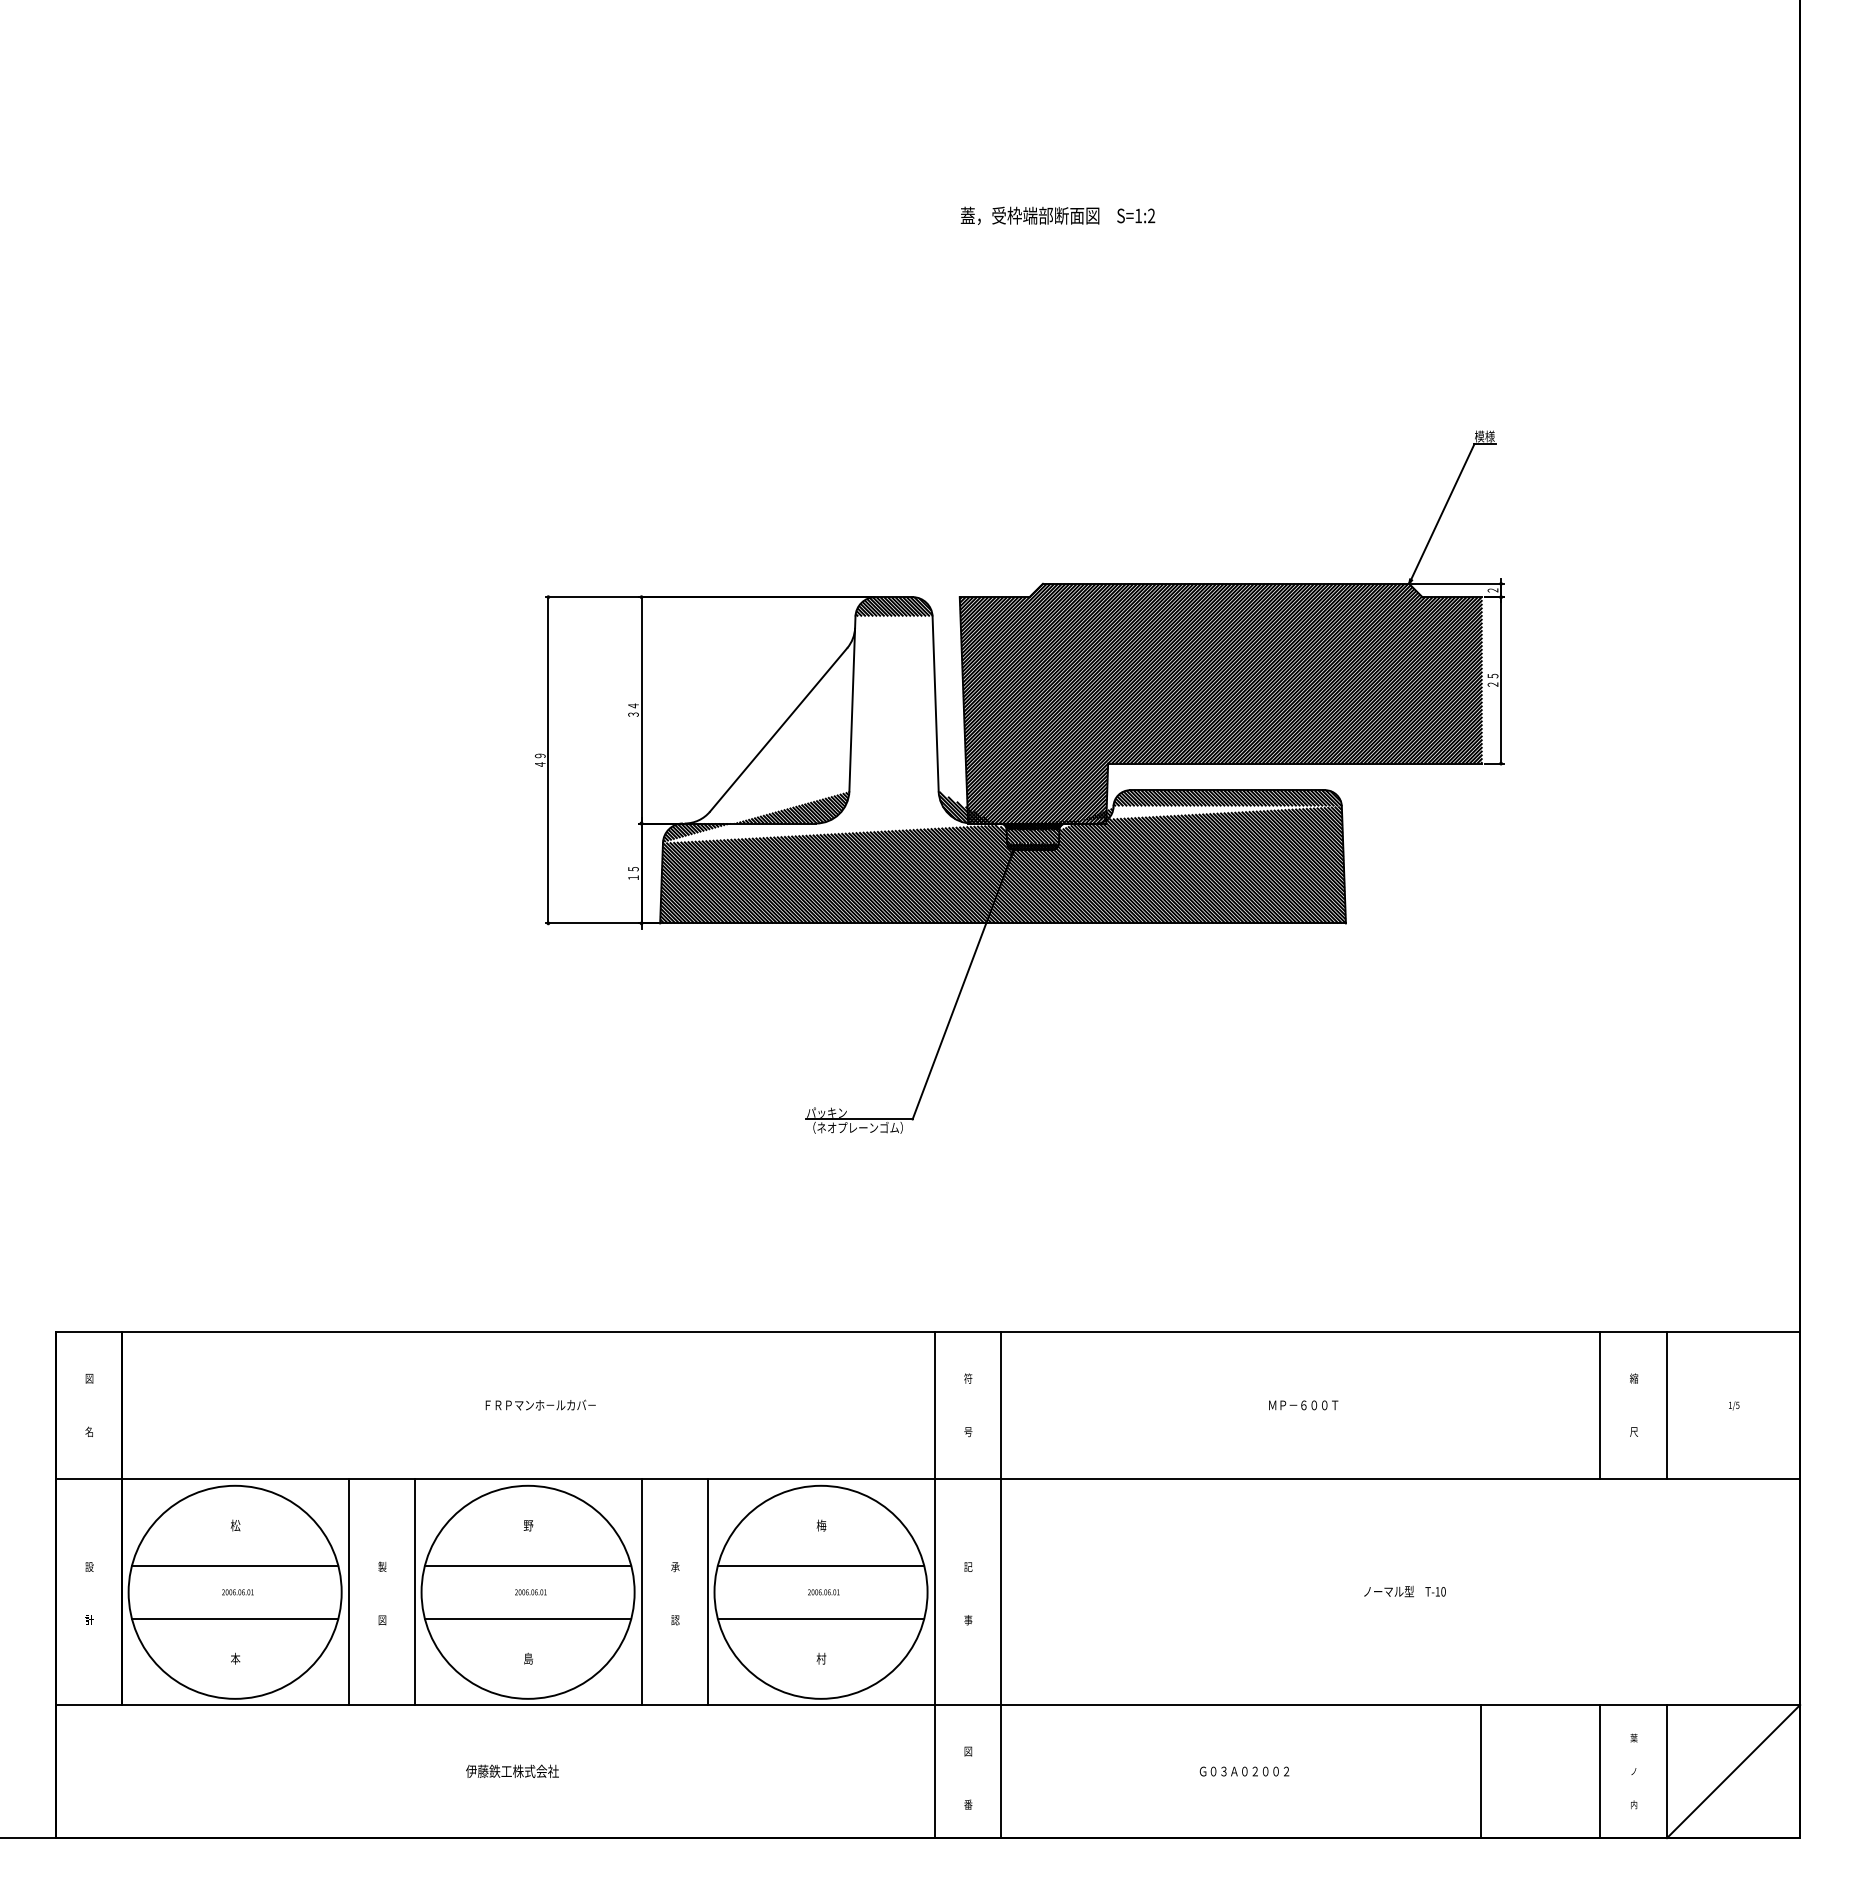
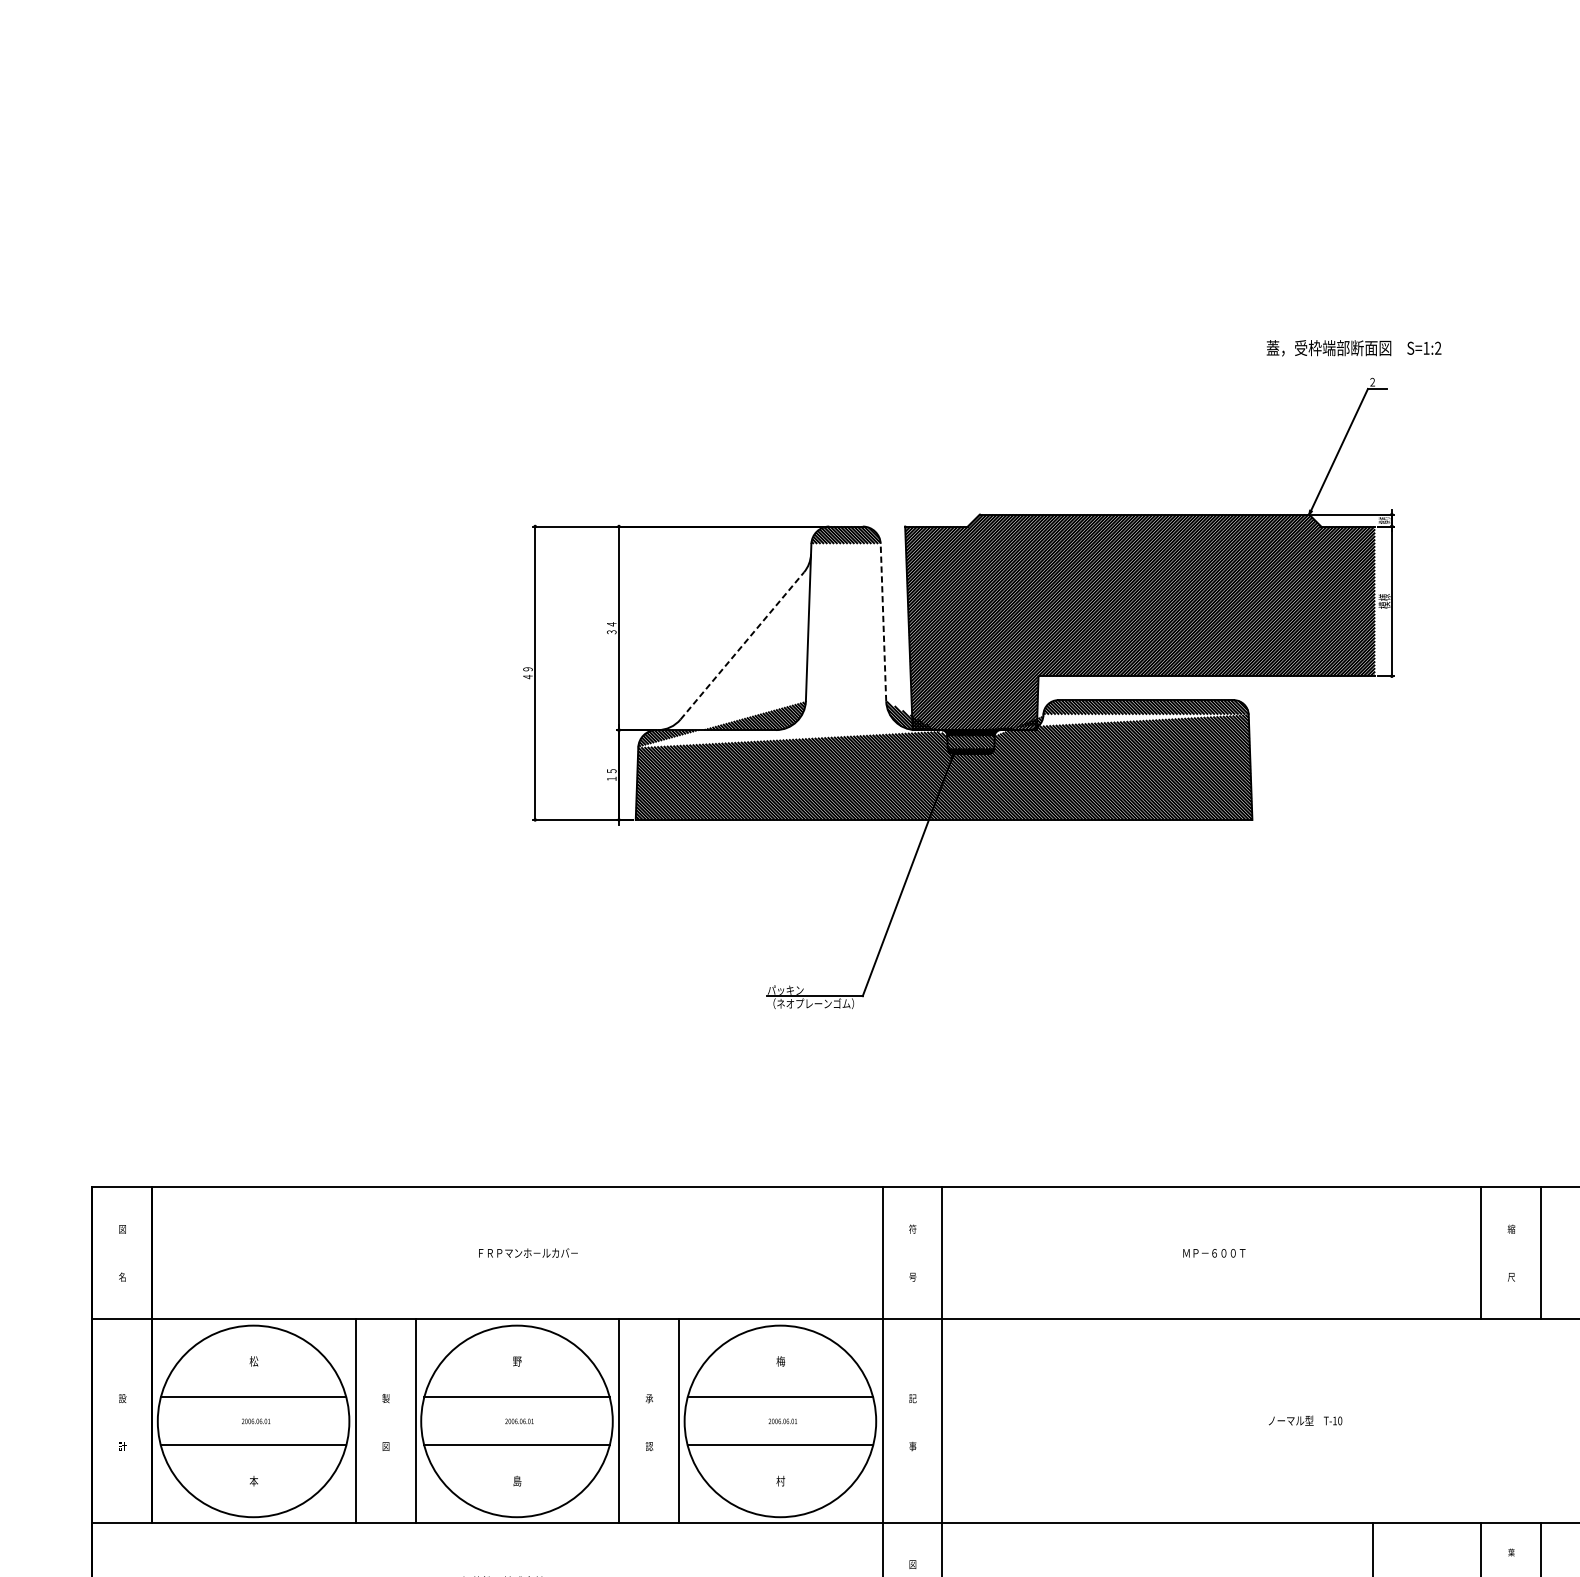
text: (1057, 215) -> (1353, 347), moved
text: (1484, 436) -> (1376, 382), 模様 -> ２
text: (1492, 590) -> (1384, 520), ２ -> 模様
text: (1492, 680) -> (1384, 601), ２５ -> 模様
line: (935, 703) -> (883, 622), solid -> dashed
line: (778, 729) -> (742, 645), solid -> dashed

